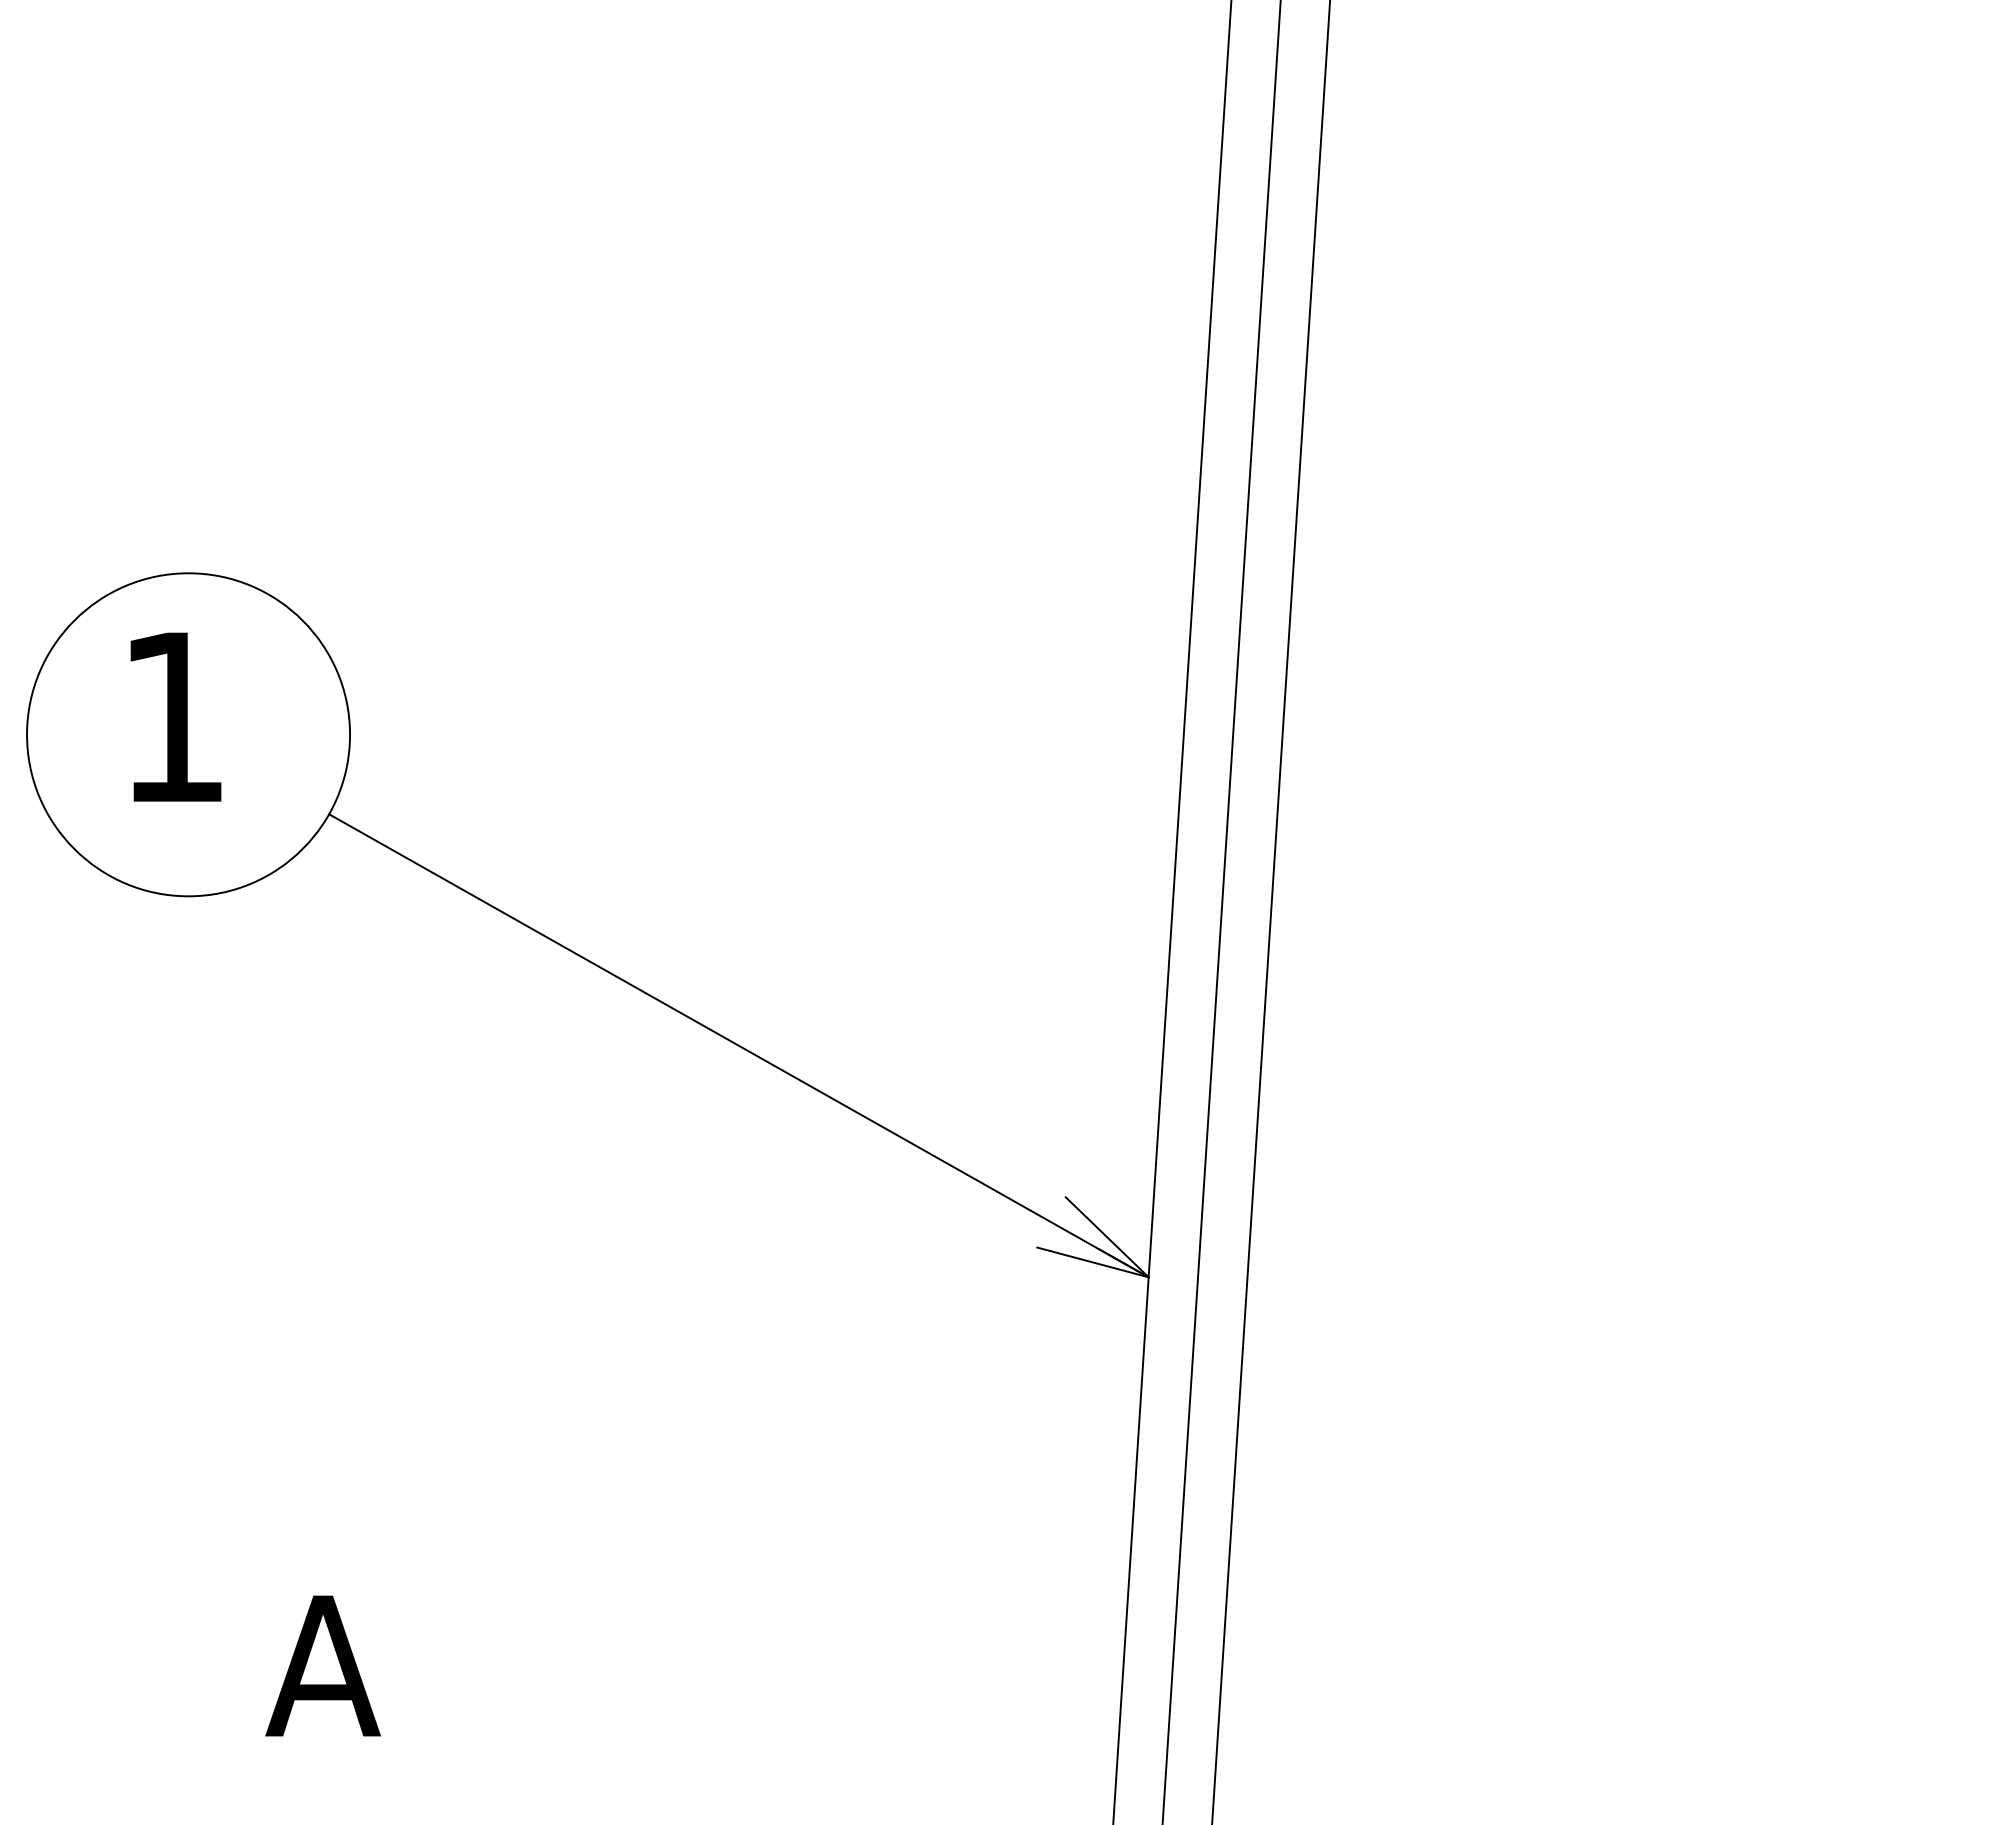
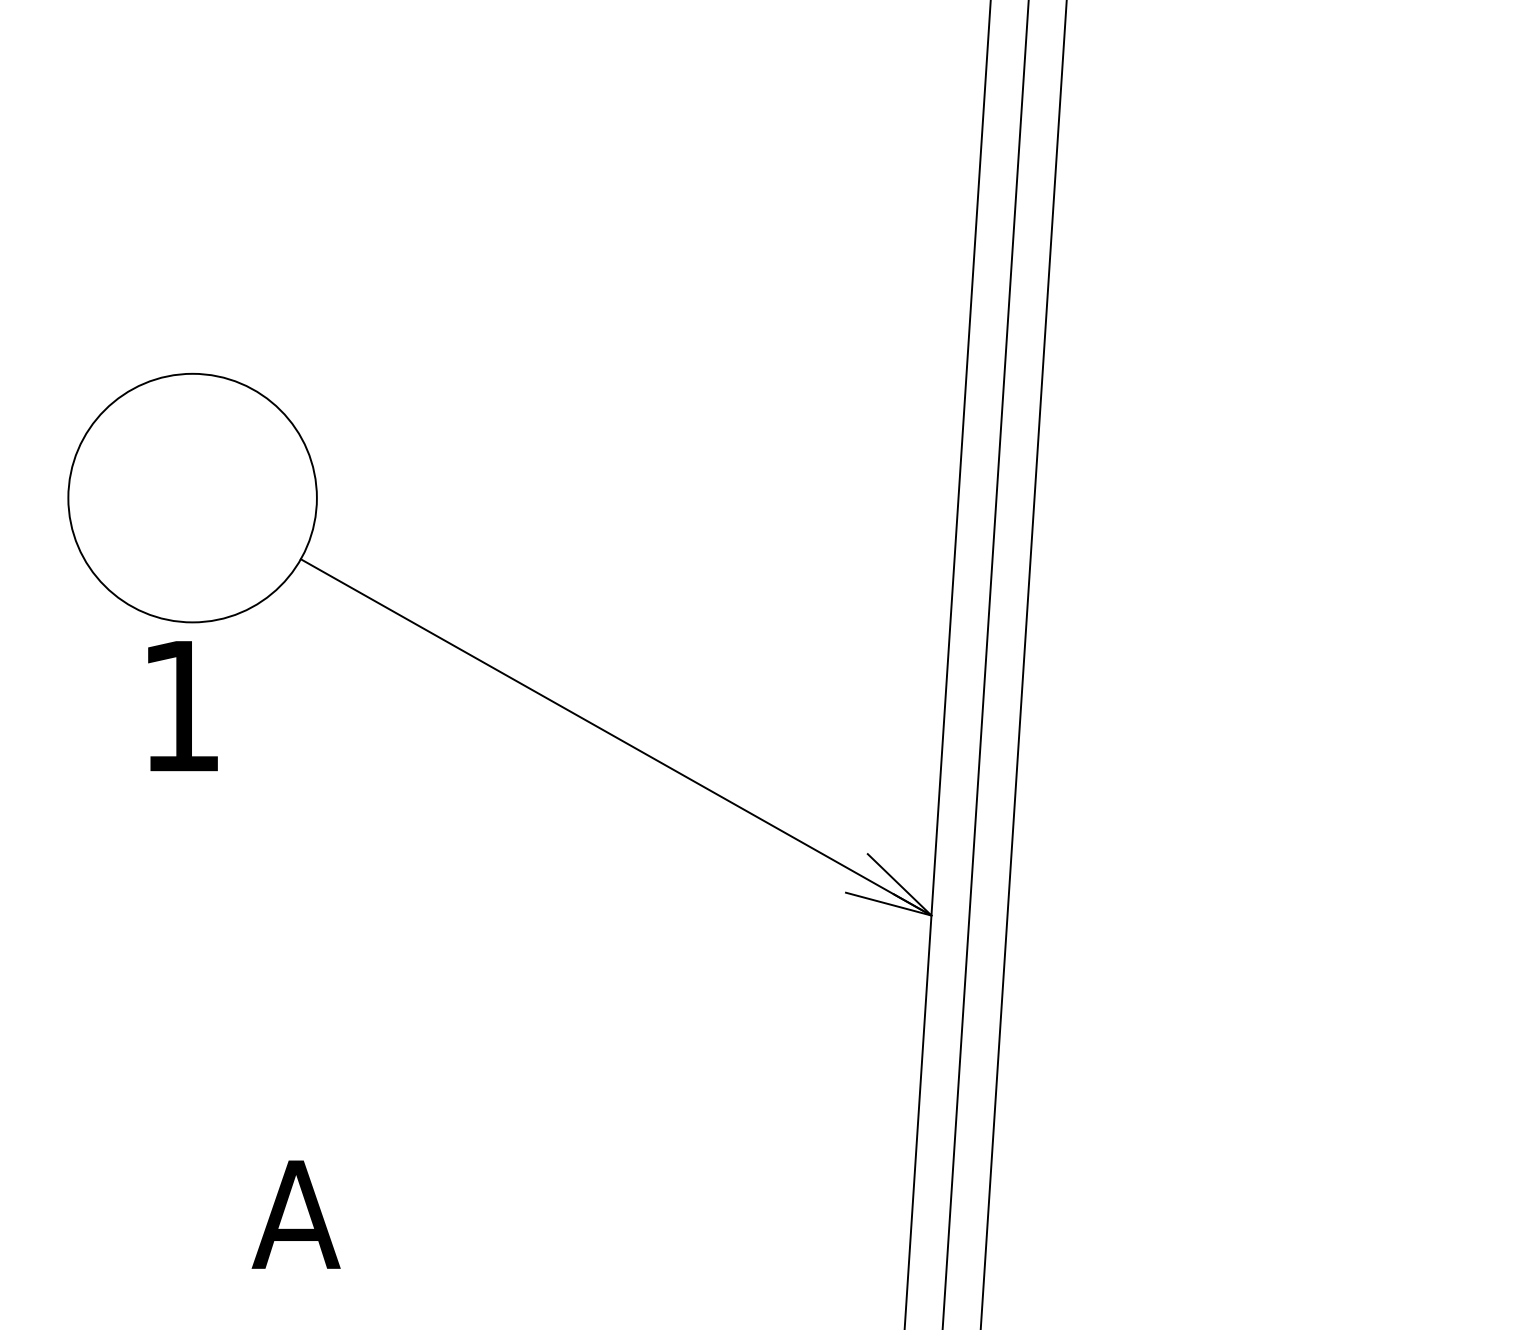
text: (175, 716) -> (182, 705), moved

